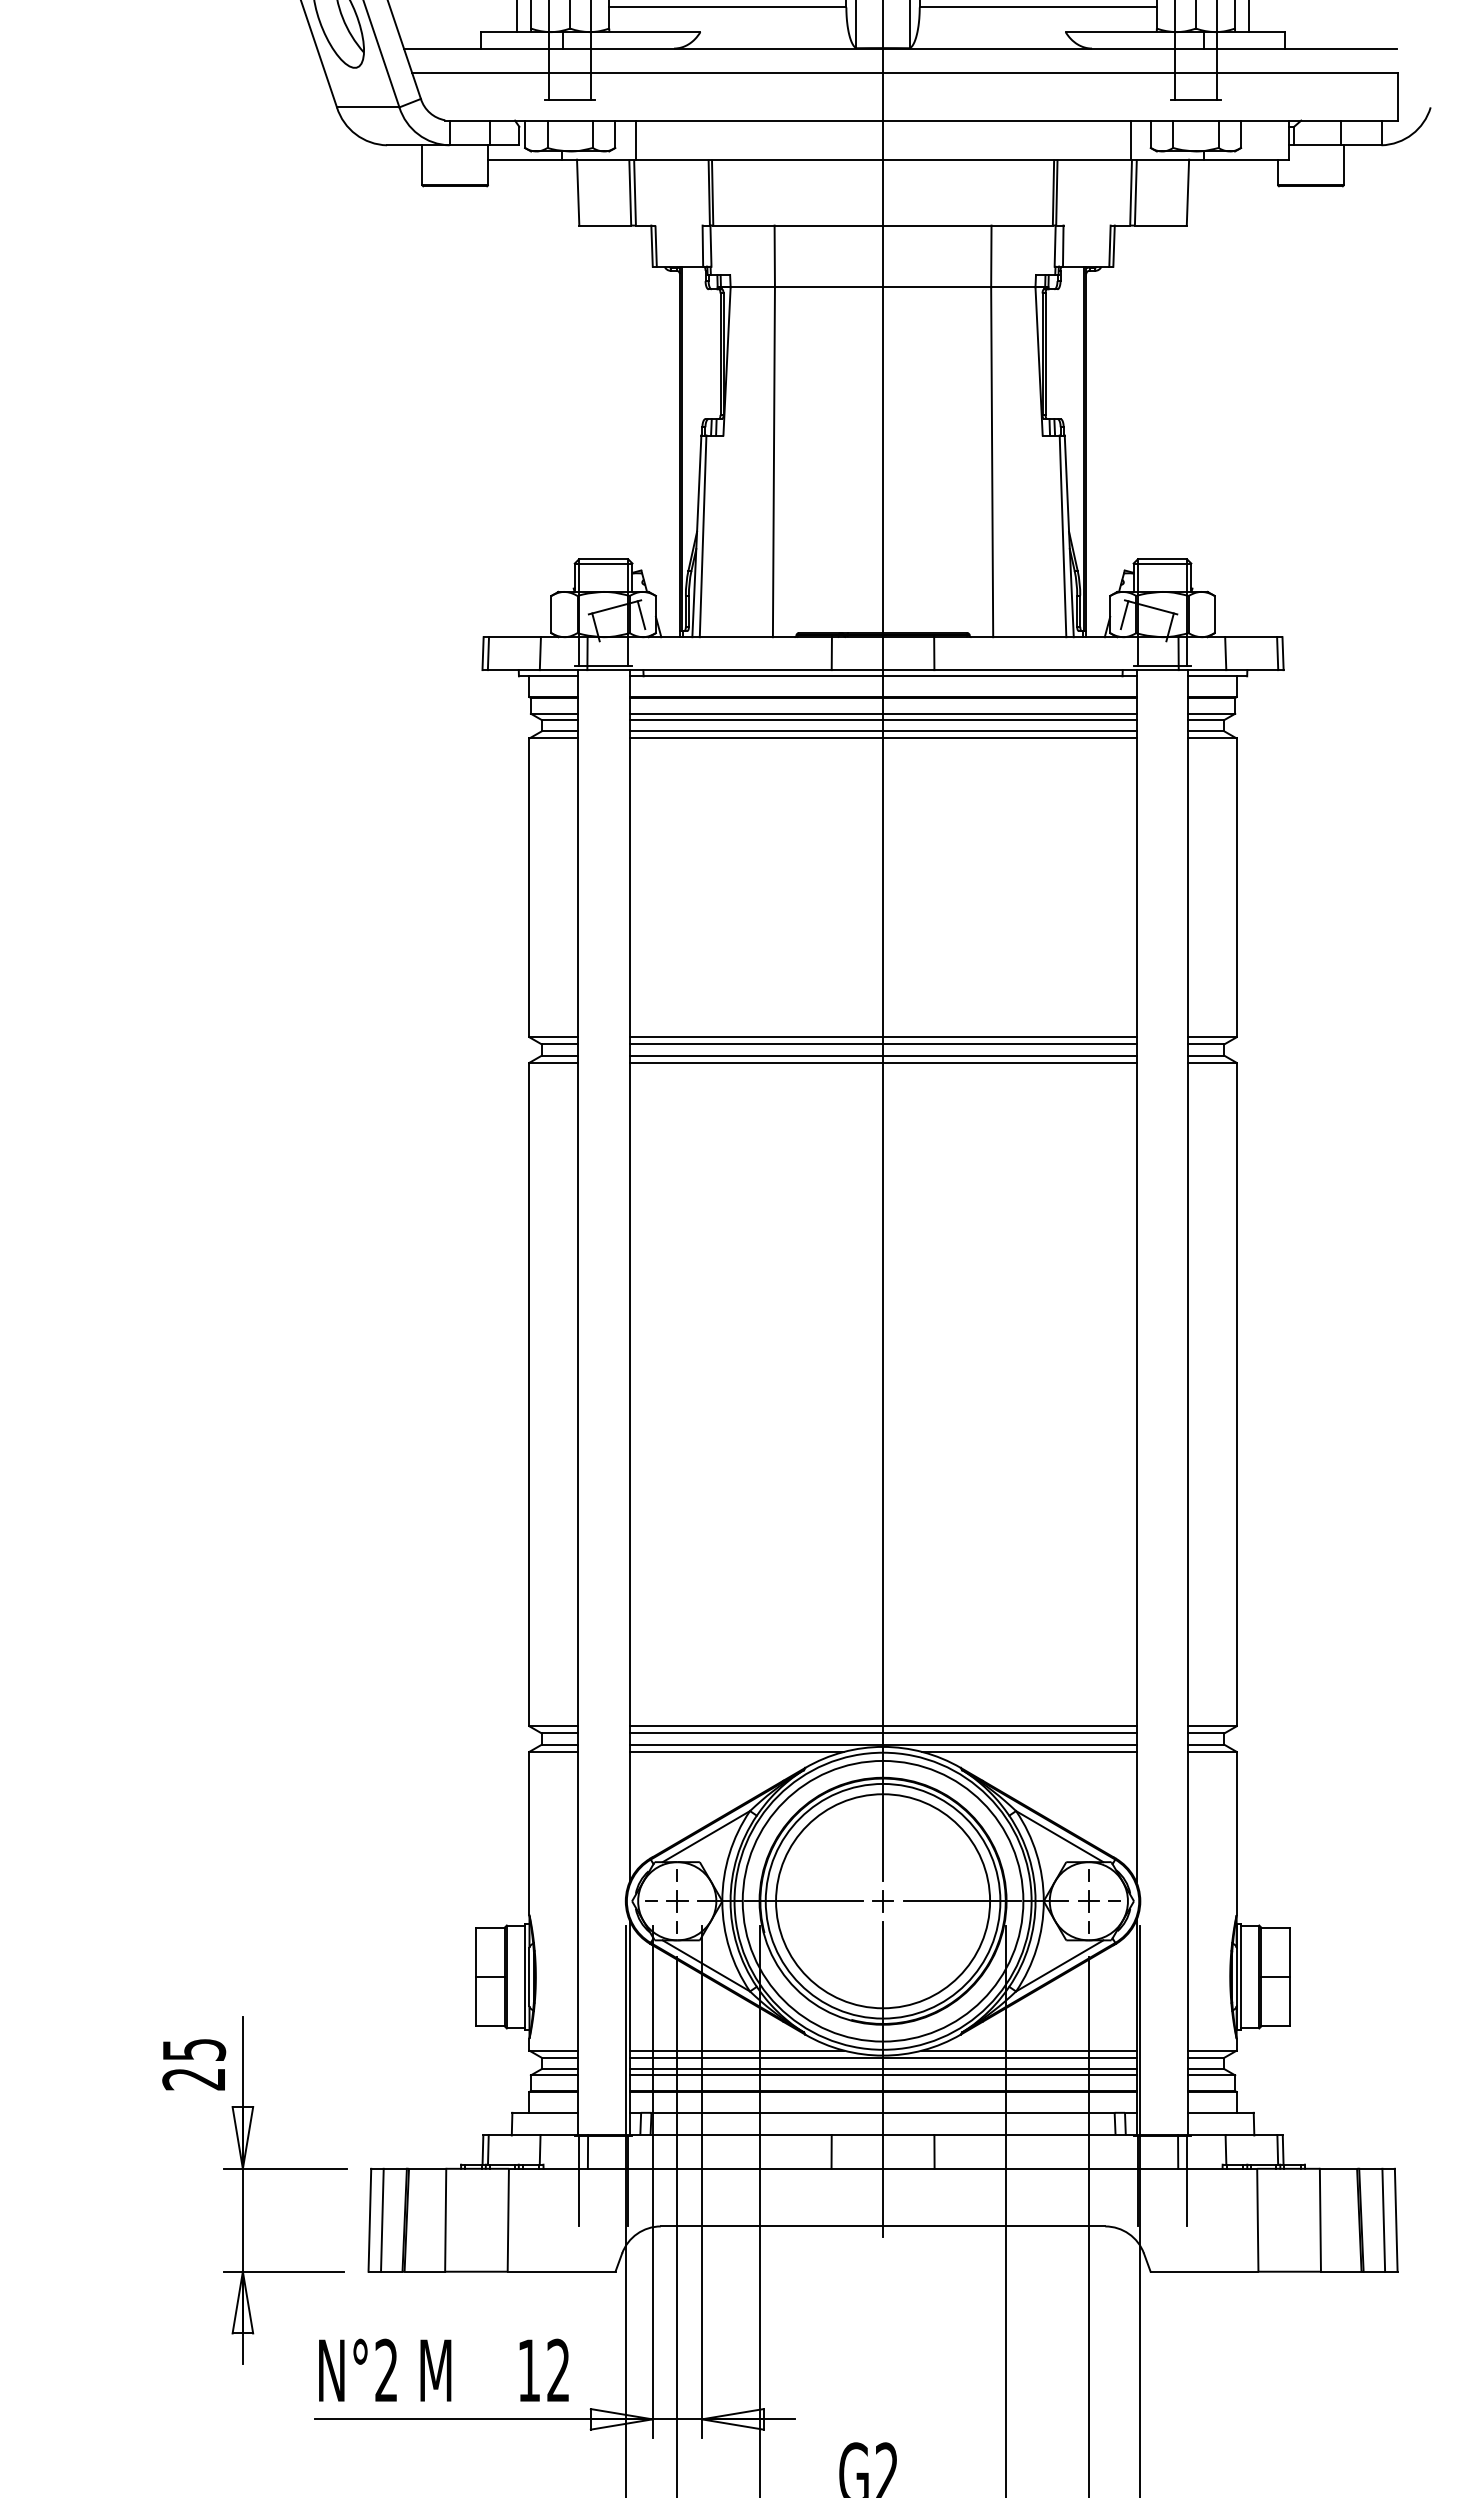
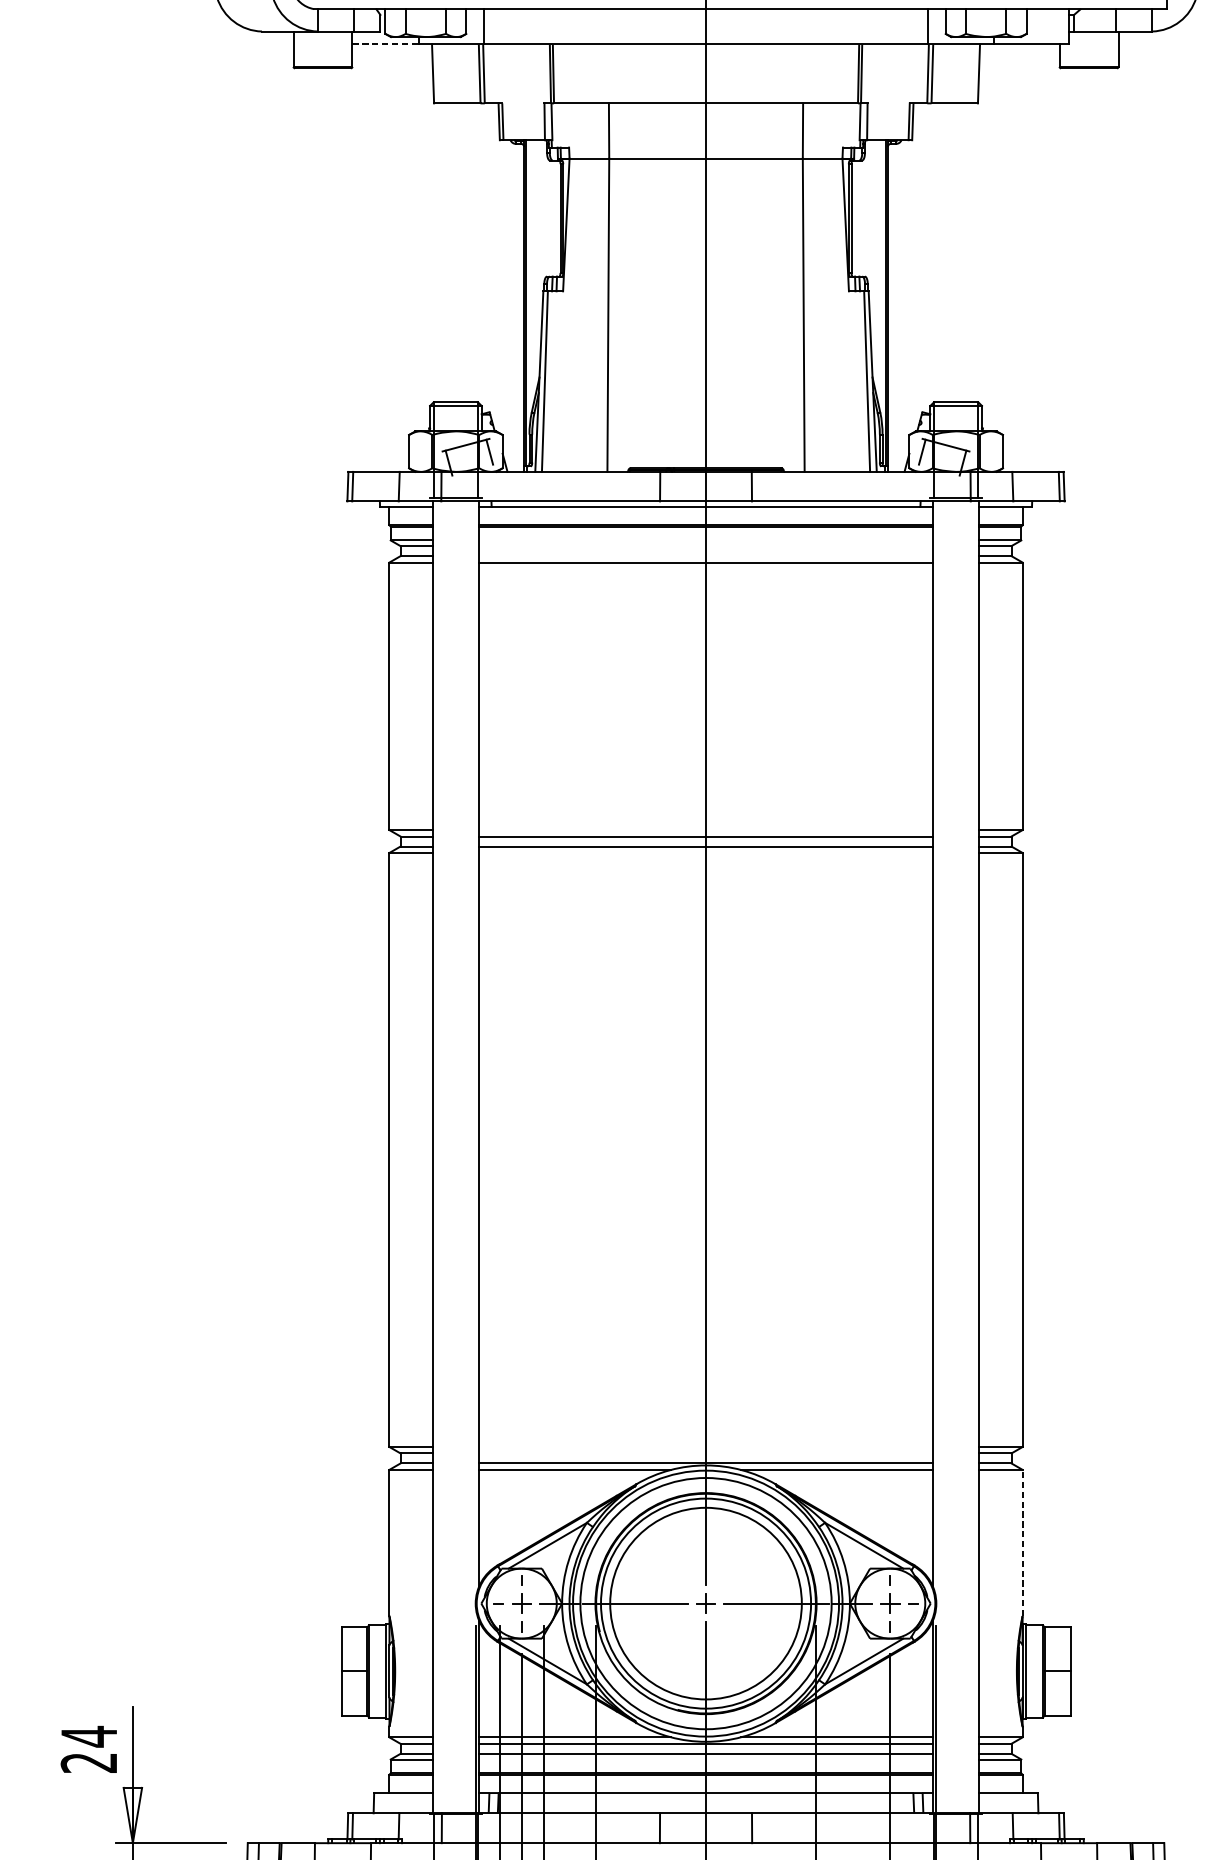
line: (525, 159) -> (385, 44), solid -> dashed
line: (882, 713) -> (705, 540), removed
line: (882, 720) -> (705, 546), removed
line: (882, 731) -> (705, 556), removed
line: (882, 1037) -> (705, 830), removed
line: (882, 1062) -> (705, 852), removed
line: (882, 1726) -> (705, 1447), removed
line: (882, 1733) -> (705, 1453), removed
line: (1236, 1833) -> (1022, 1542), solid -> dashed
text: (194, 2049) -> (89, 1736), 25 -> 24
line: (882, 2075) -> (705, 1759), removed

